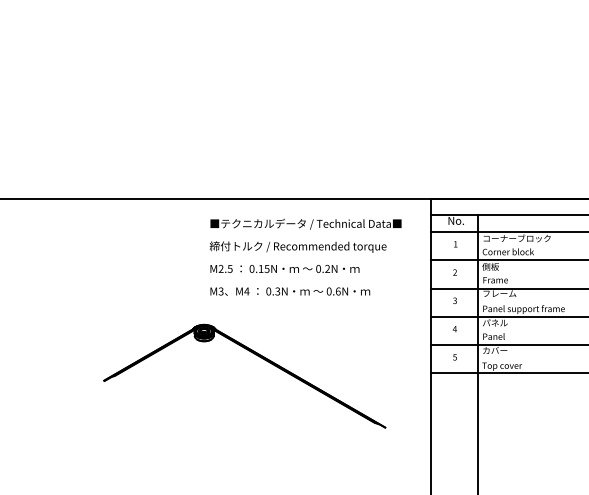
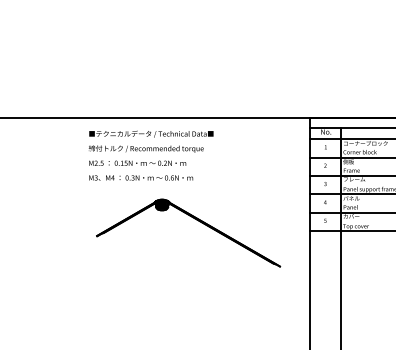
text: (304, 256) -> (150, 155), moved

